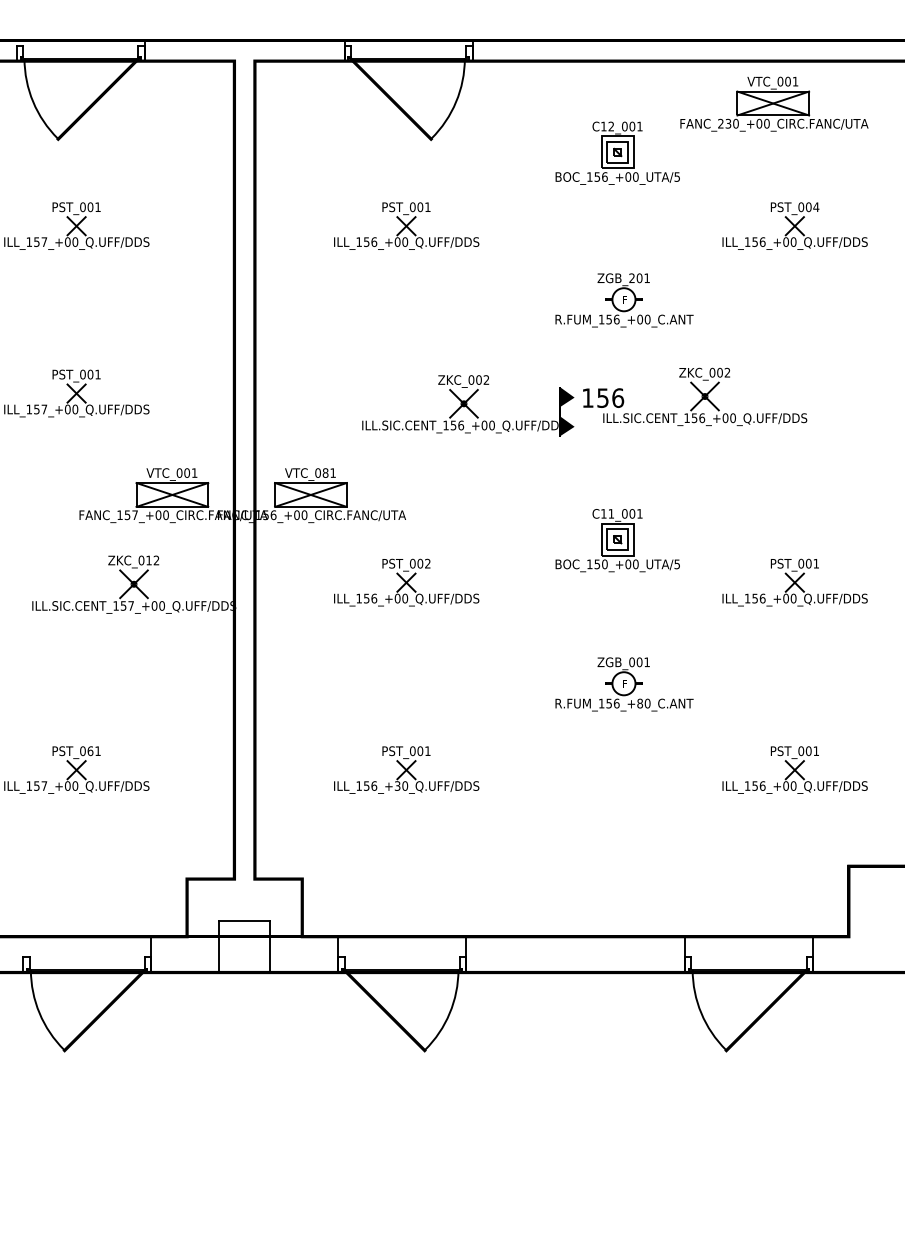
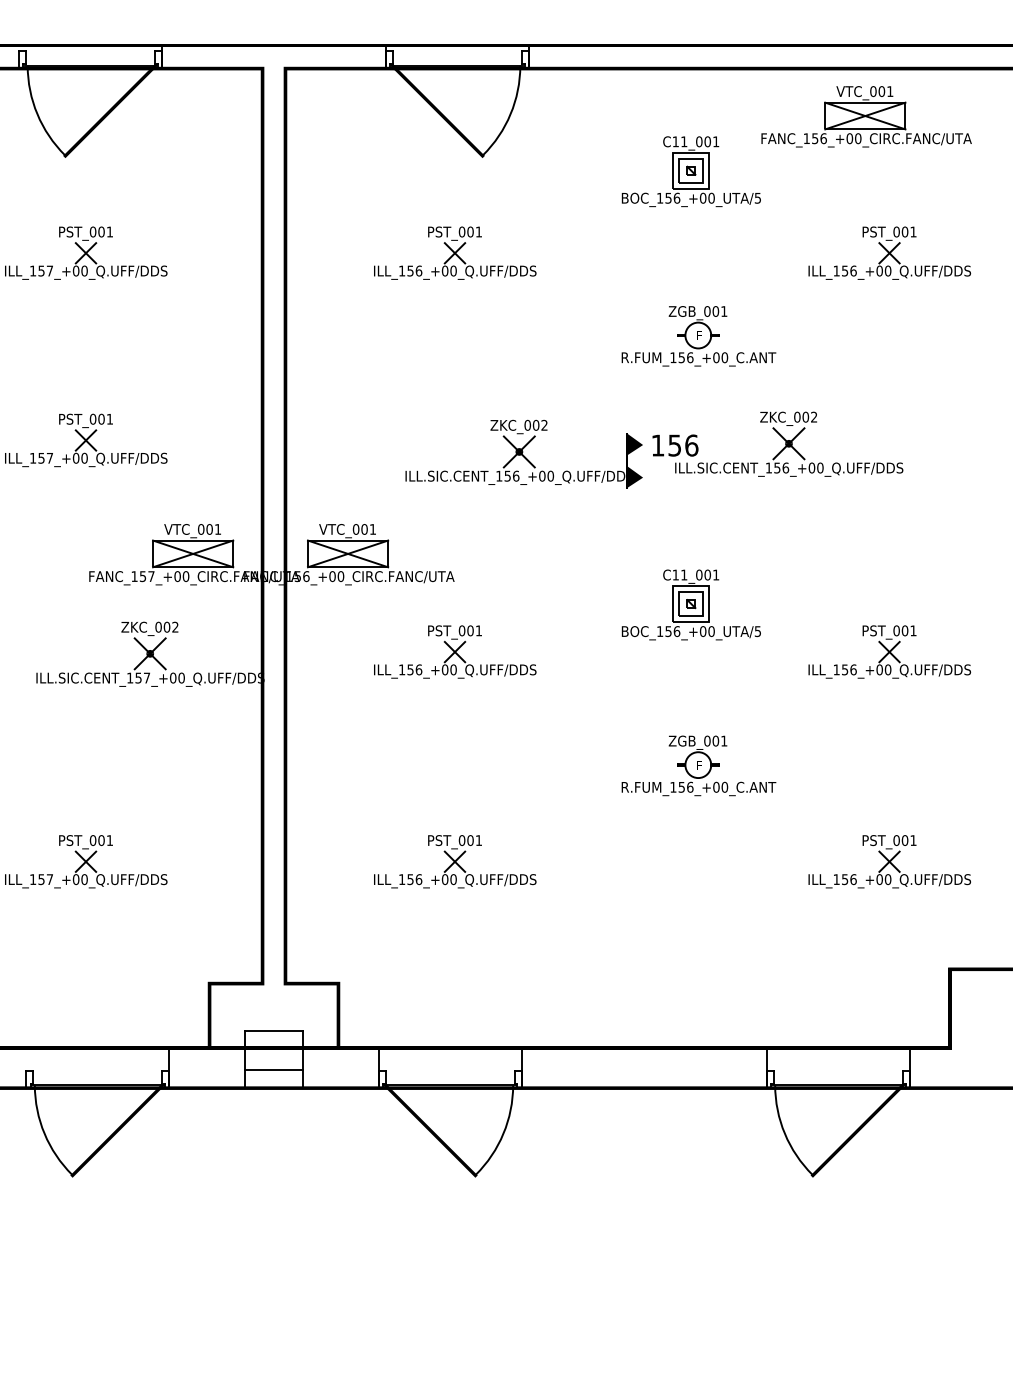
text: (727, 123) -> (814, 138), FANC_230_+00_CIRC.FANC/UTA -> FANC_156_+00_CIRC.FANC/UTA
text: (611, 126) -> (684, 141), C12_001 -> C11_001
text: (816, 206) -> (913, 231), PST_004 -> PST_001
text: (632, 278) -> (707, 311), ZGB_201 -> ZGB_001
text: (325, 473) -> (364, 529), VTC_081 -> VTC_001
text: (148, 559) -> (166, 626), ZKC_012 -> ZKC_002
text: (427, 563) -> (478, 630), PST_002 -> PST_001
text: (605, 564) -> (677, 631), BOC_150_+00_UTA/5 -> BOC_156_+00_UTA/5
text: (640, 703) -> (716, 787), R.FUM_156_+80_C.ANT -> R.FUM_156_+00_C.ANT
text: (90, 751) -> (101, 840), PST_061 -> PST_001
text: (397, 786) -> (444, 879), ILL_156_+30_Q.UFF/DDS -> ILL_156_+00_Q.UFF/DDS
line: (244, 955) -> (273, 1069), added

